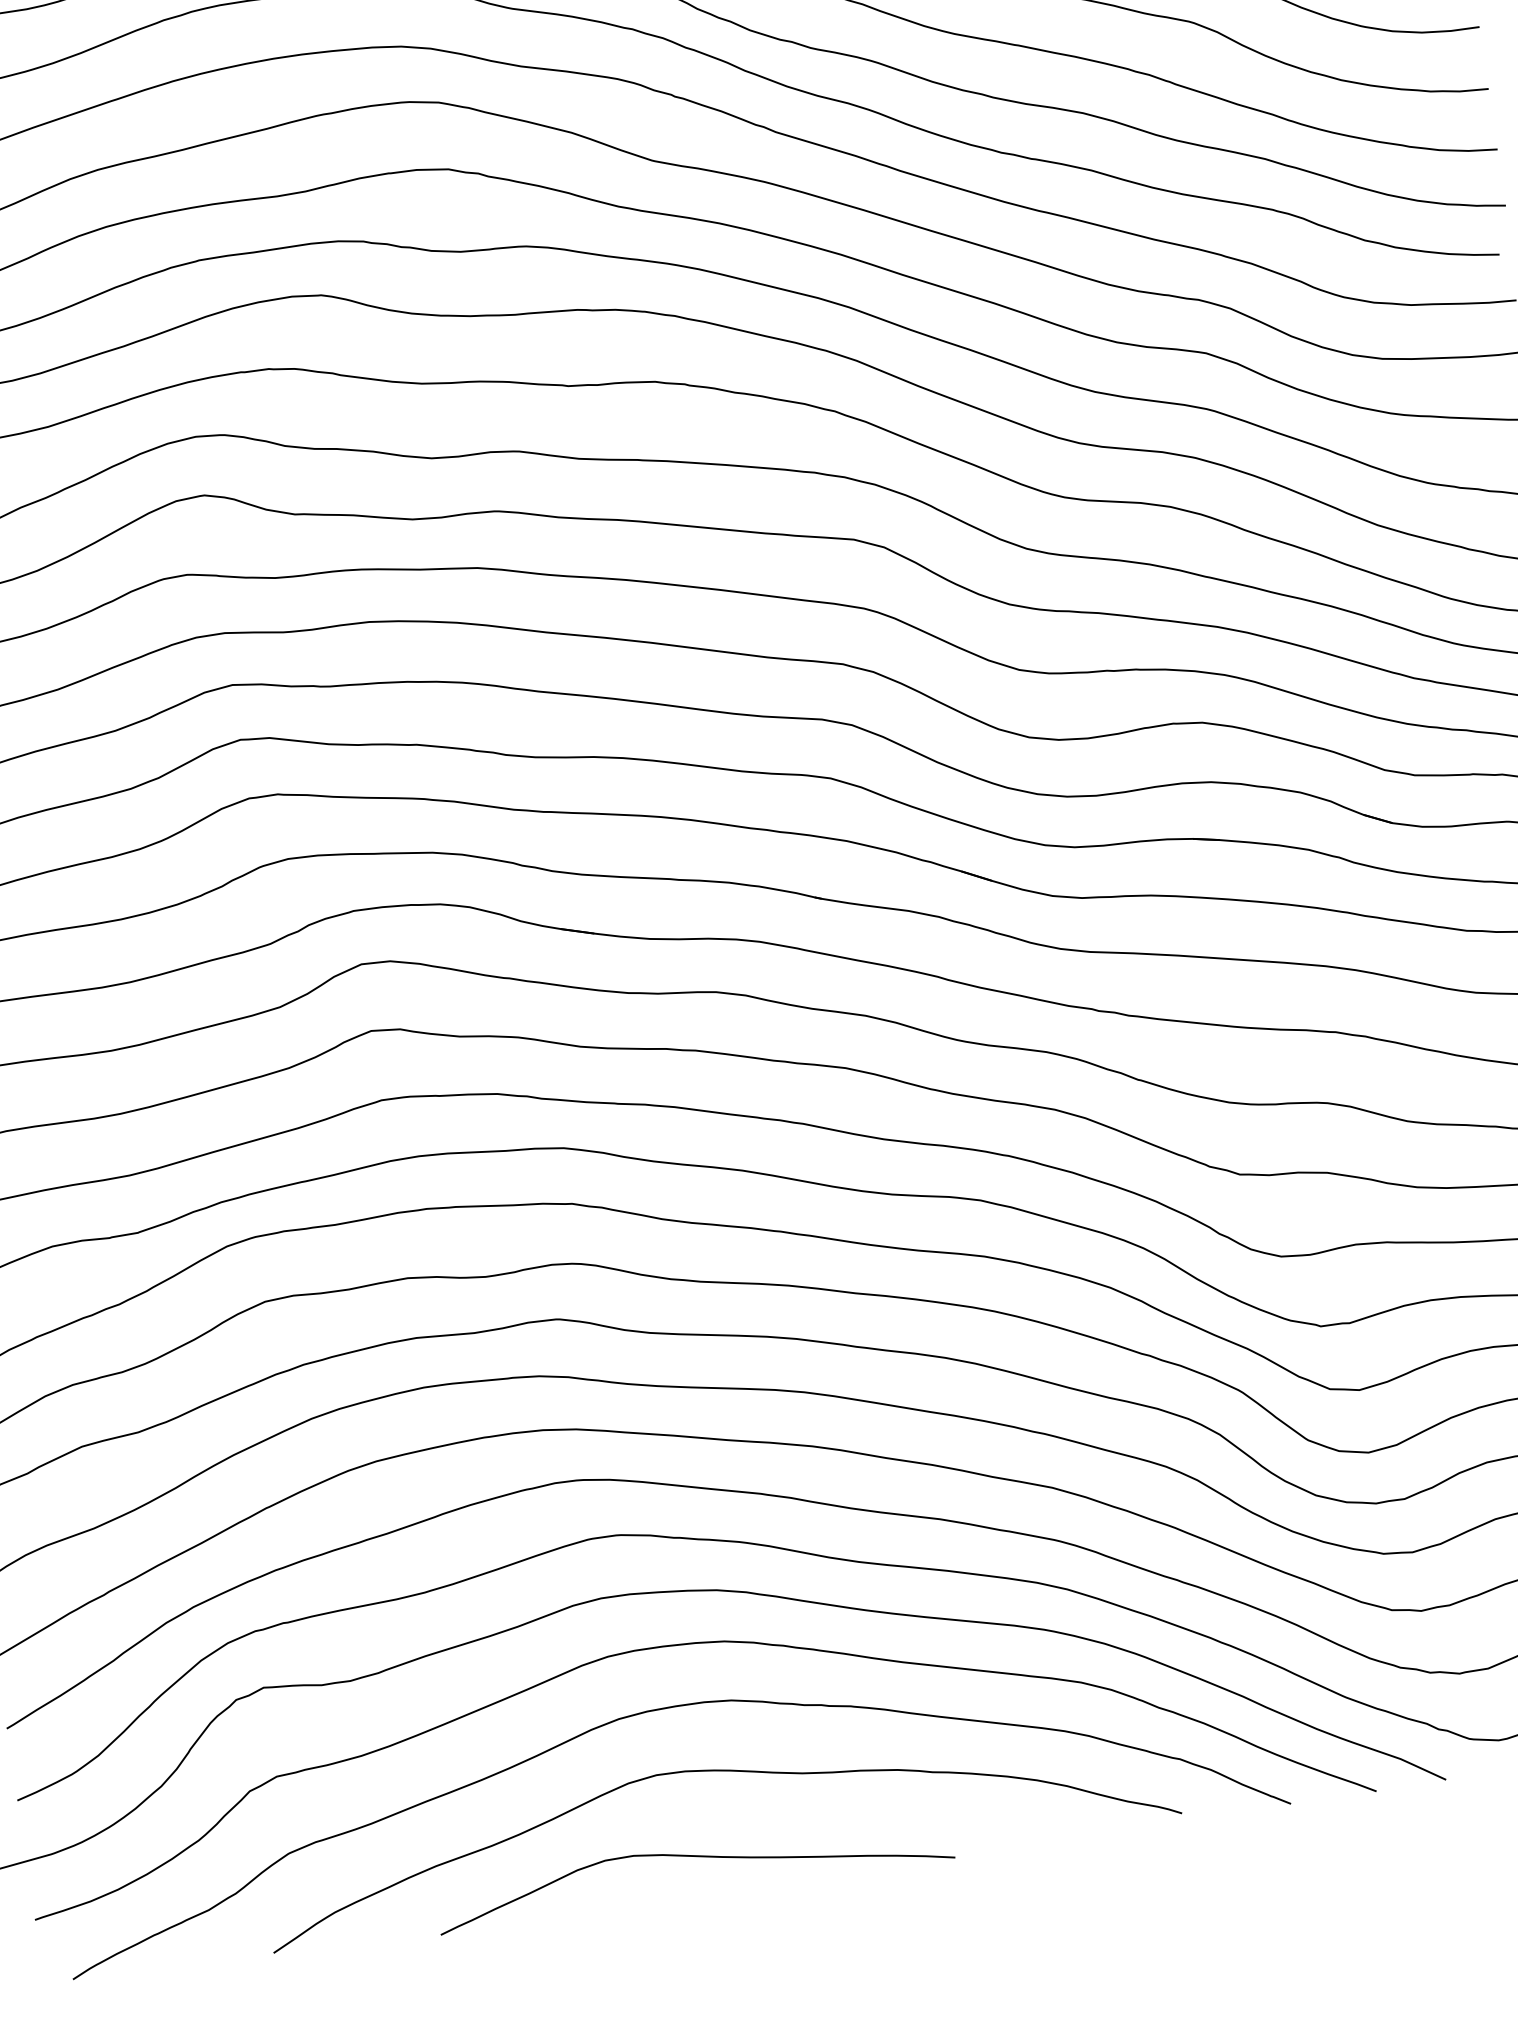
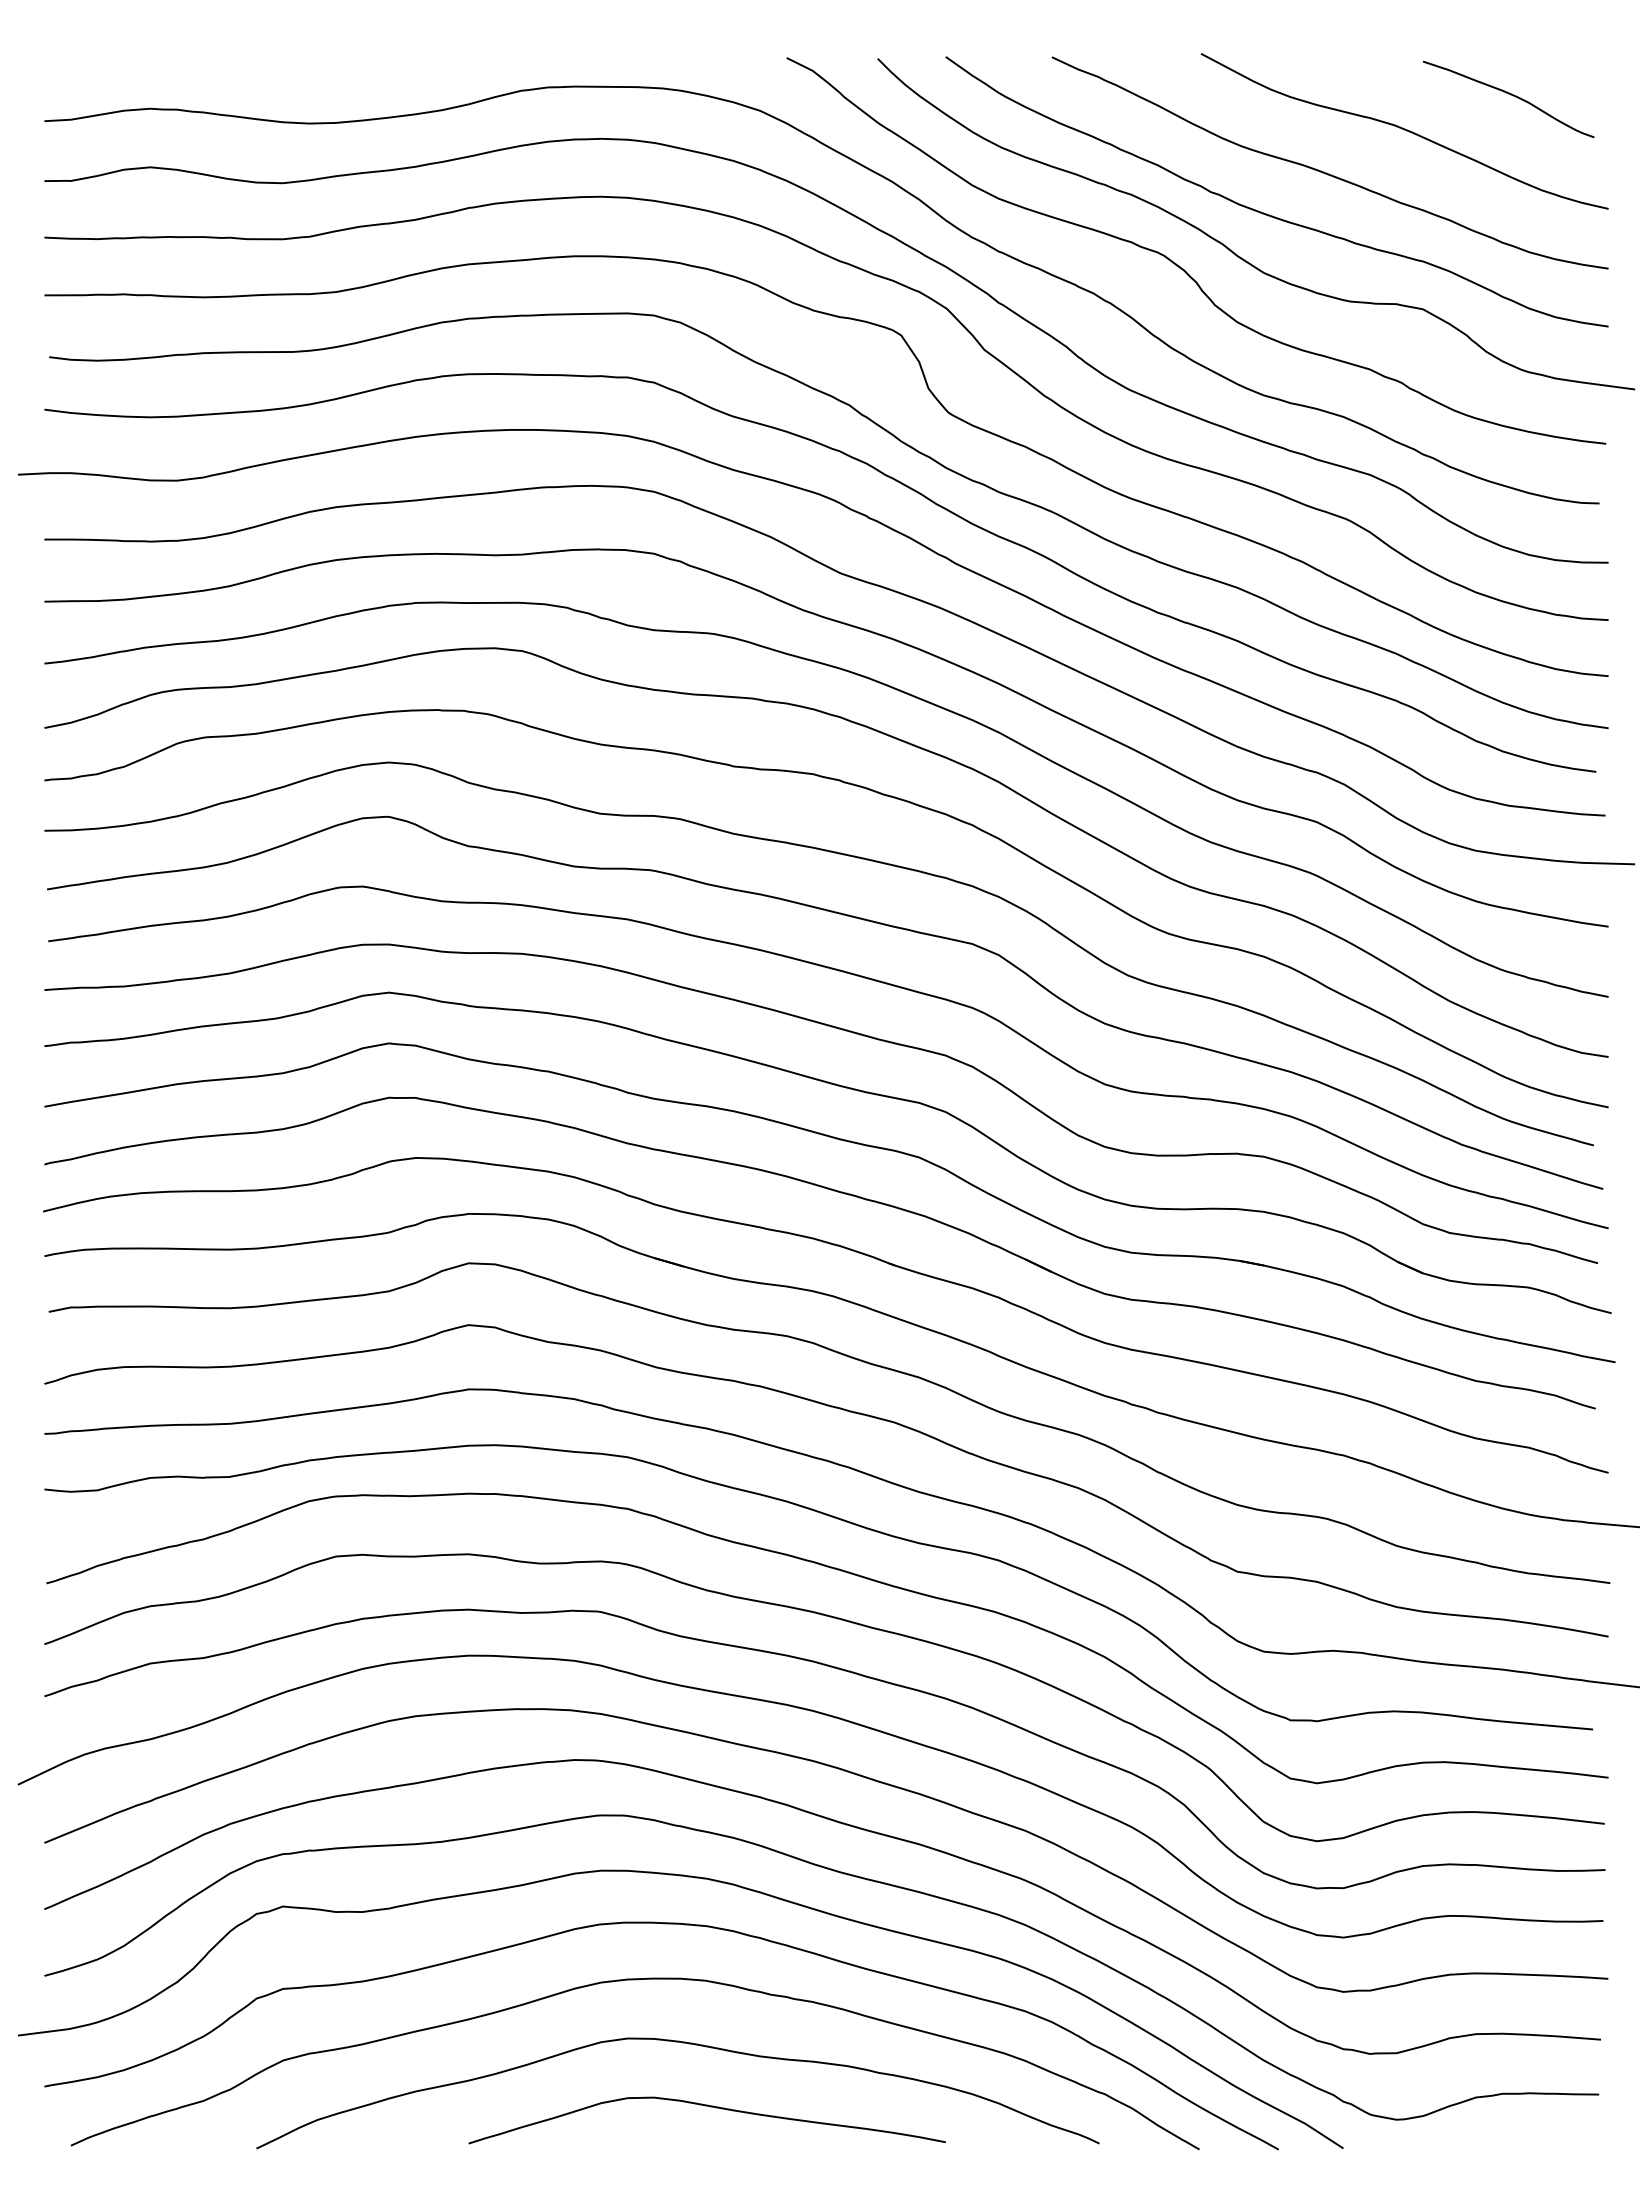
curve: (696, 1857) -> (710, 2107), moved

